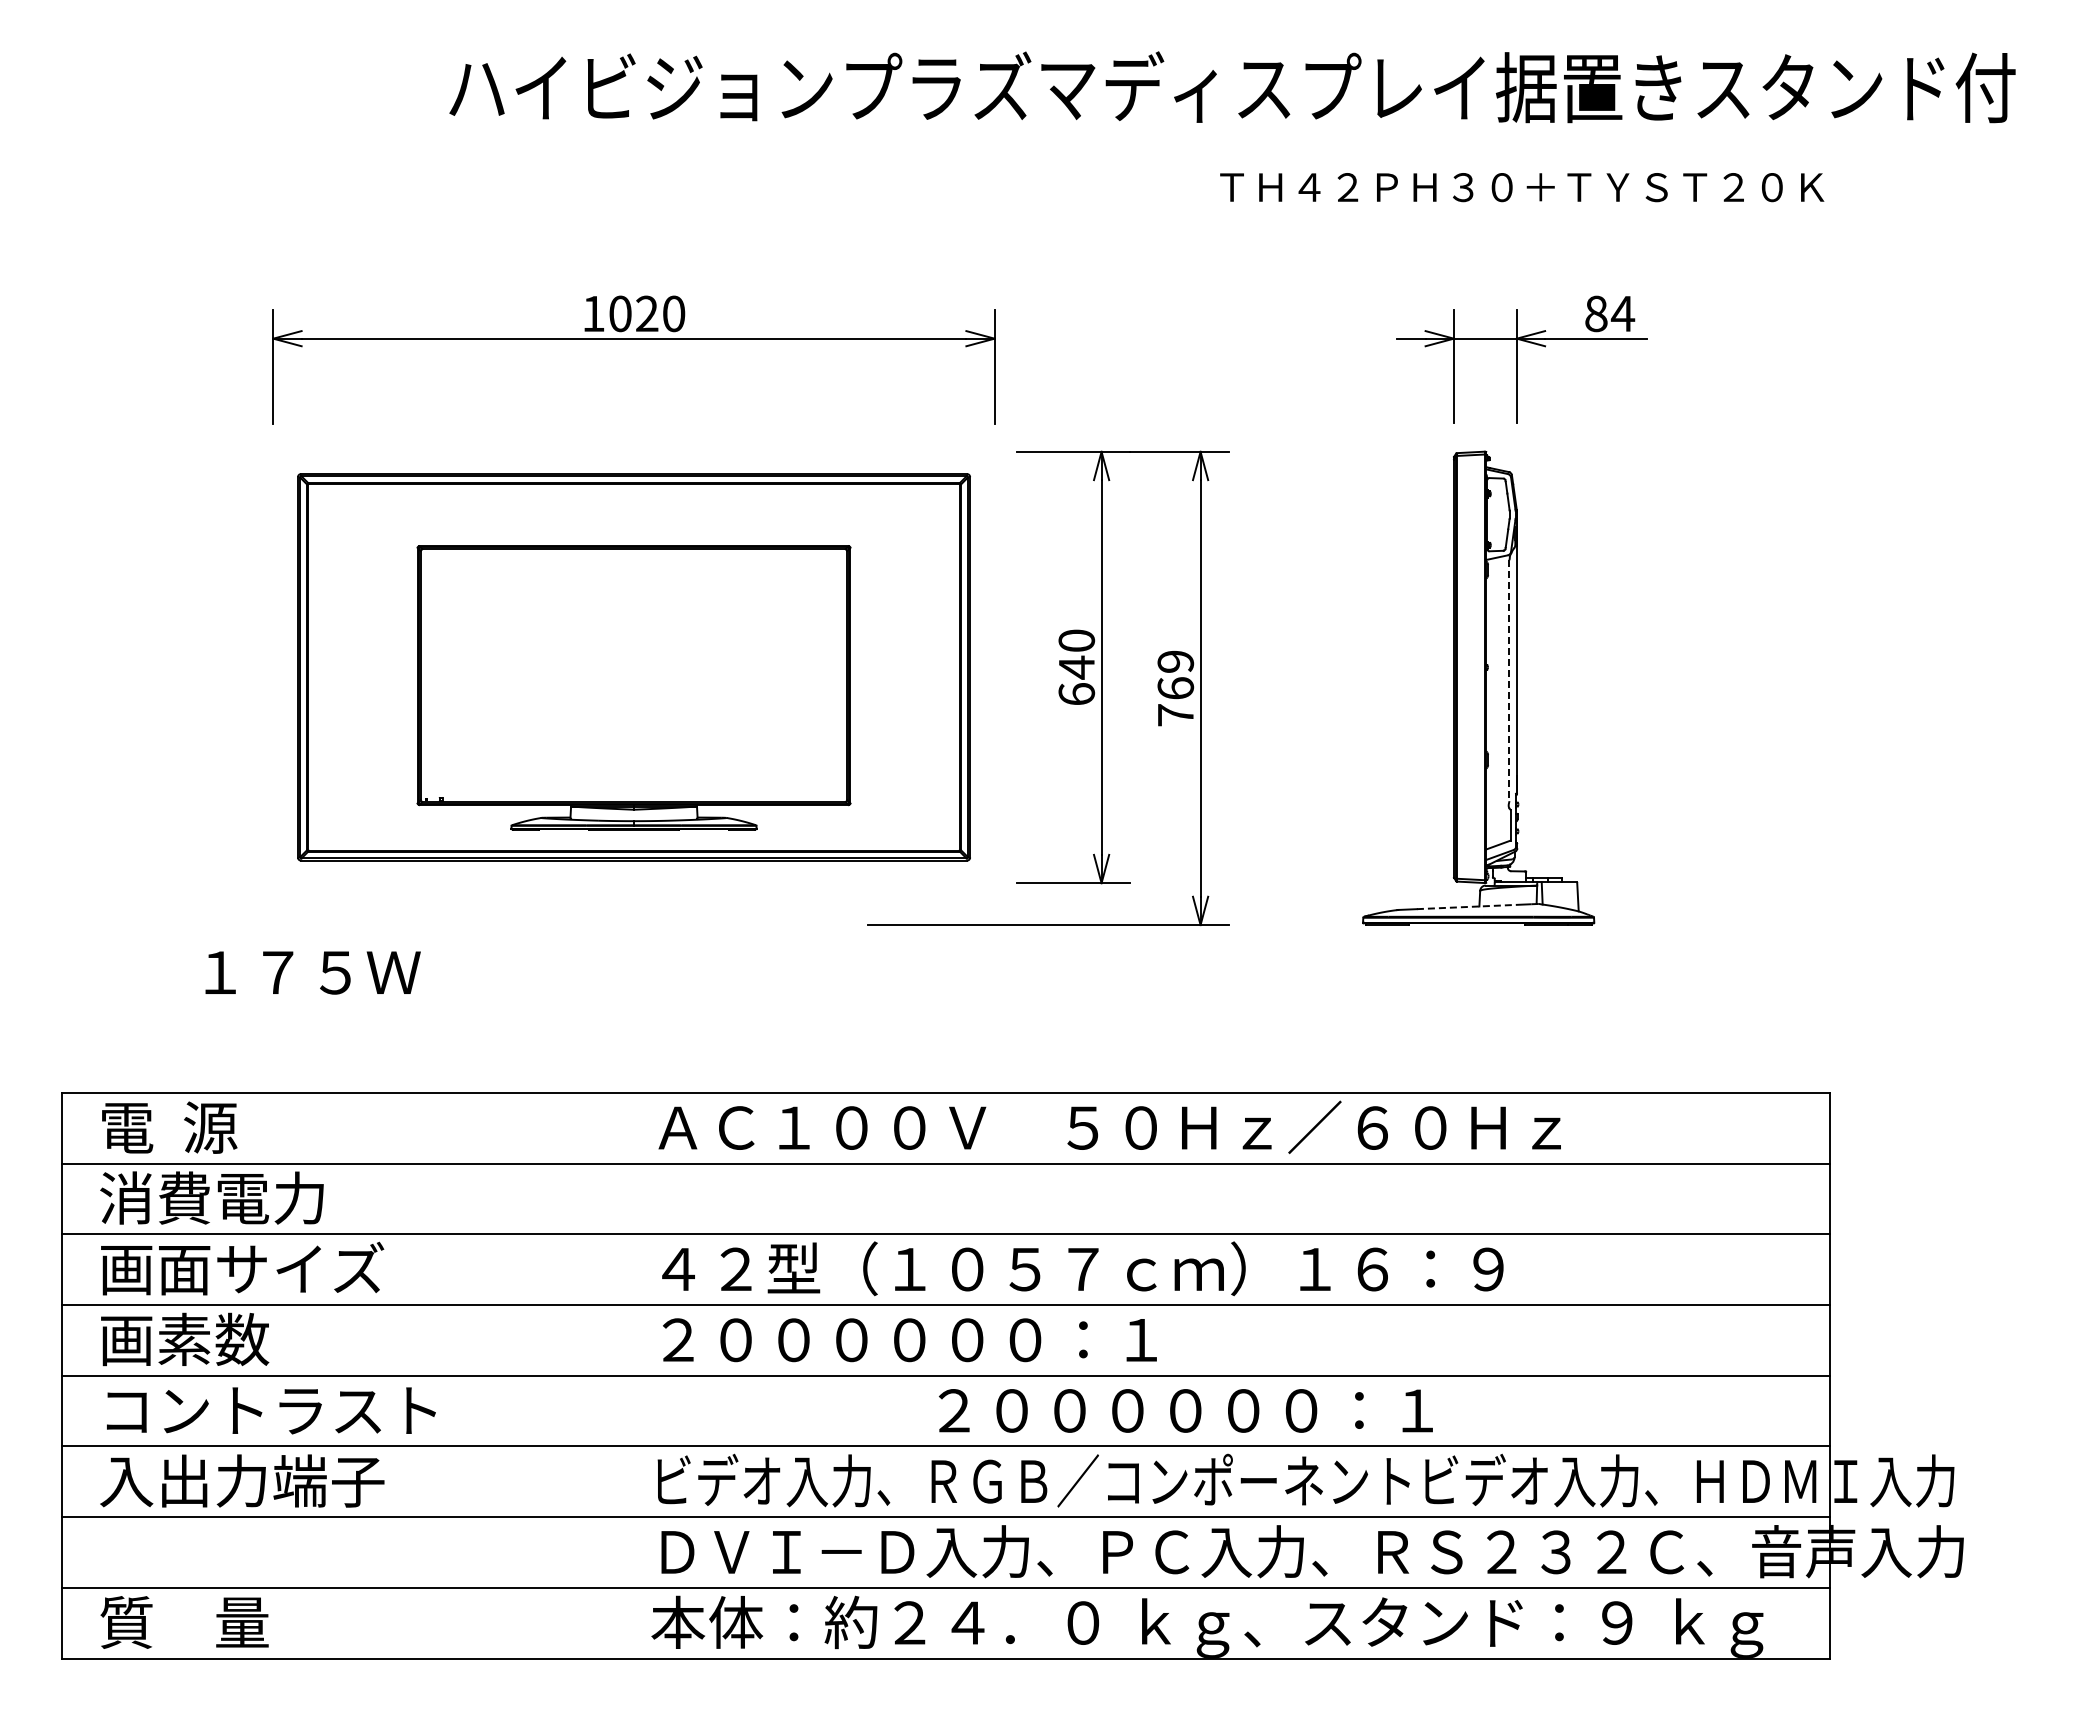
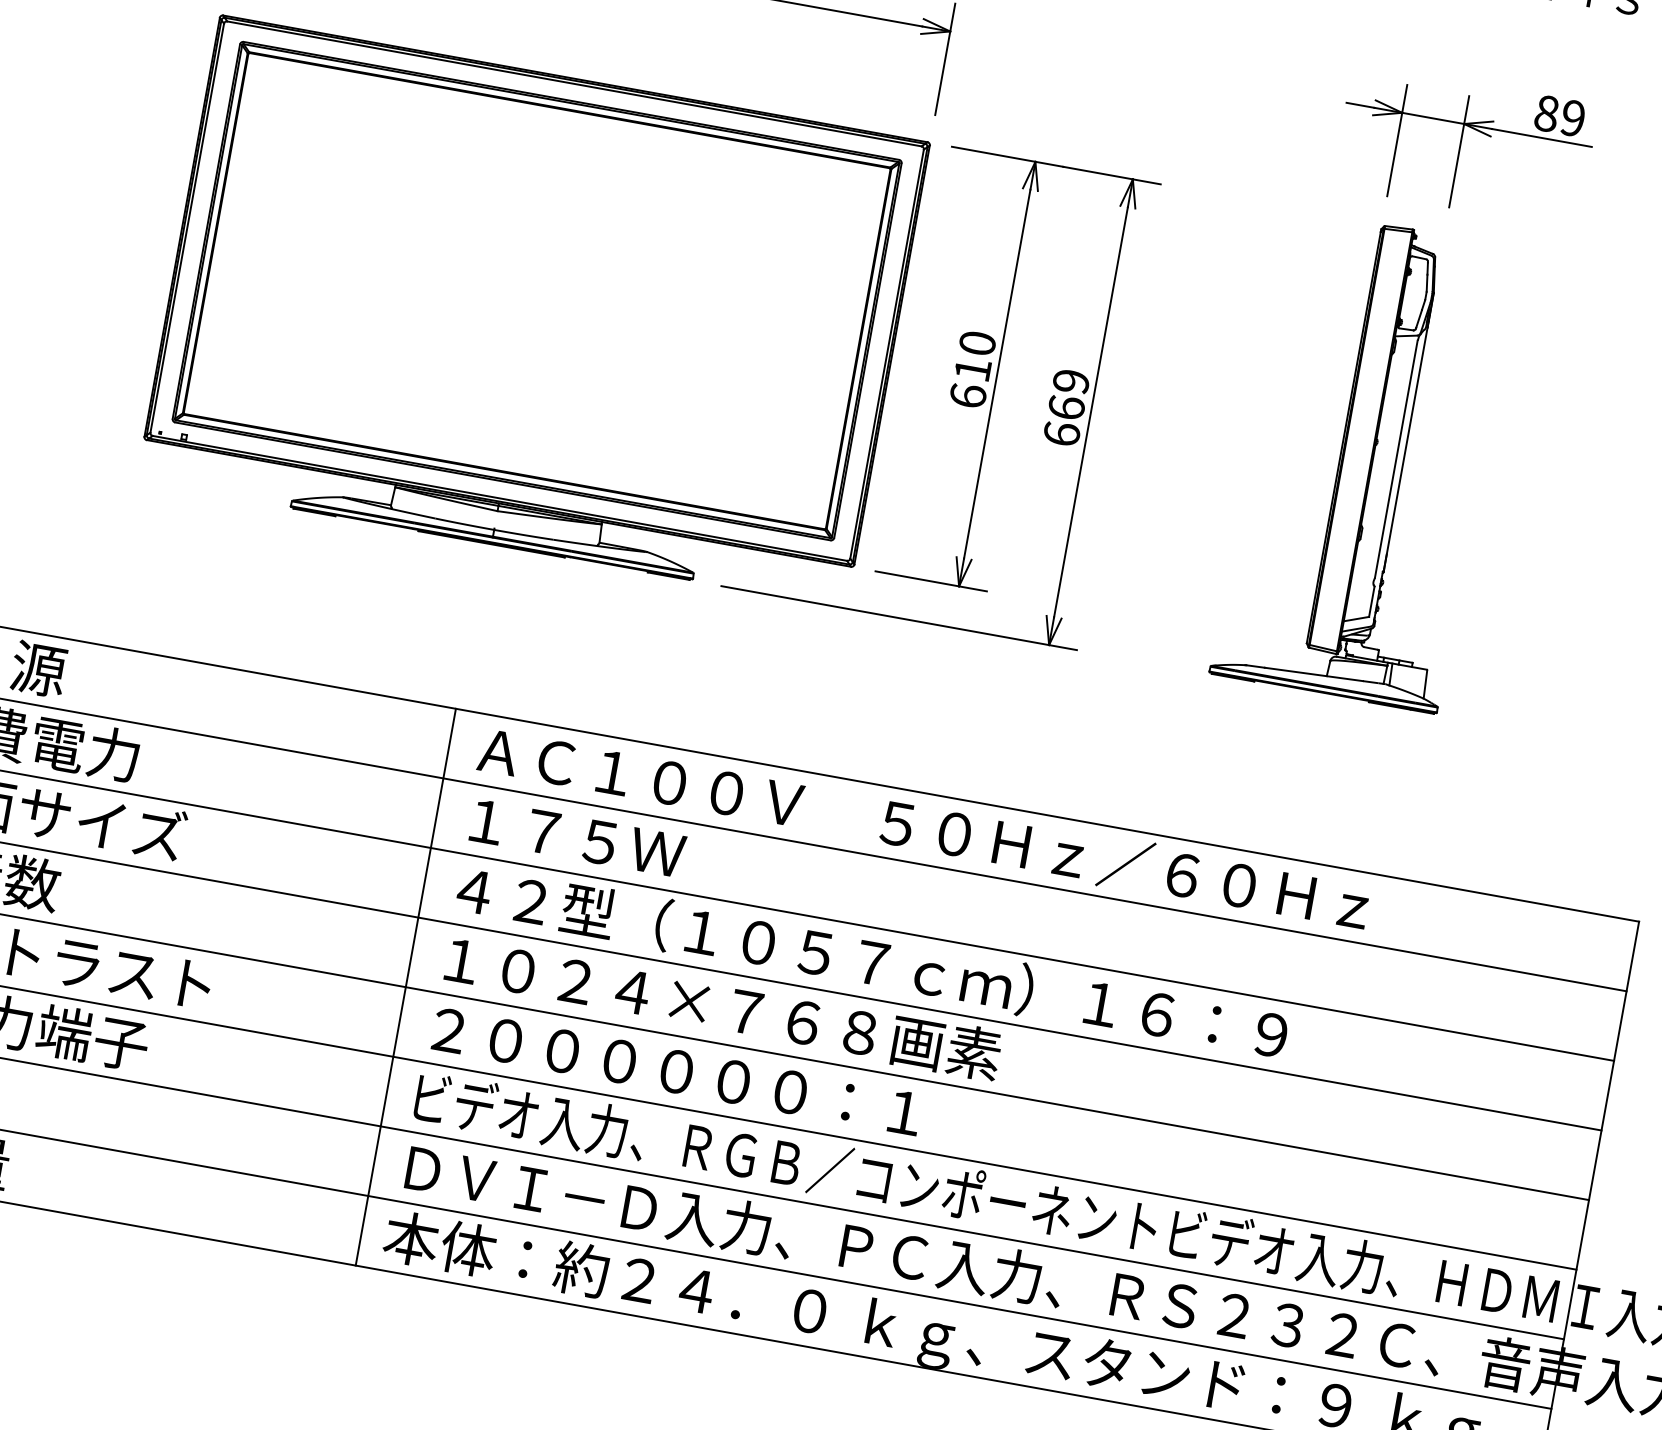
text: (1622, 313) -> (1572, 117), 84 -> 89
text: (1076, 667) -> (972, 369), 640 -> 610
line: (1509, 681) -> (1396, 460), dashed -> solid
part: (633, 687) -> (533, 310), size x1.67
text: (1175, 715) -> (1061, 434), 769 -> 669
line: (1466, 907) -> (1313, 674), dashed -> solid
text: (312, 972) -> (577, 838), moved
text: (943, 1339) -> (722, 1007), ２００００００：１ -> １０２４×７６８画素
line: (628, 1375) -> (406, 987), added
text: (1185, 1410) -> (676, 1071), moved

